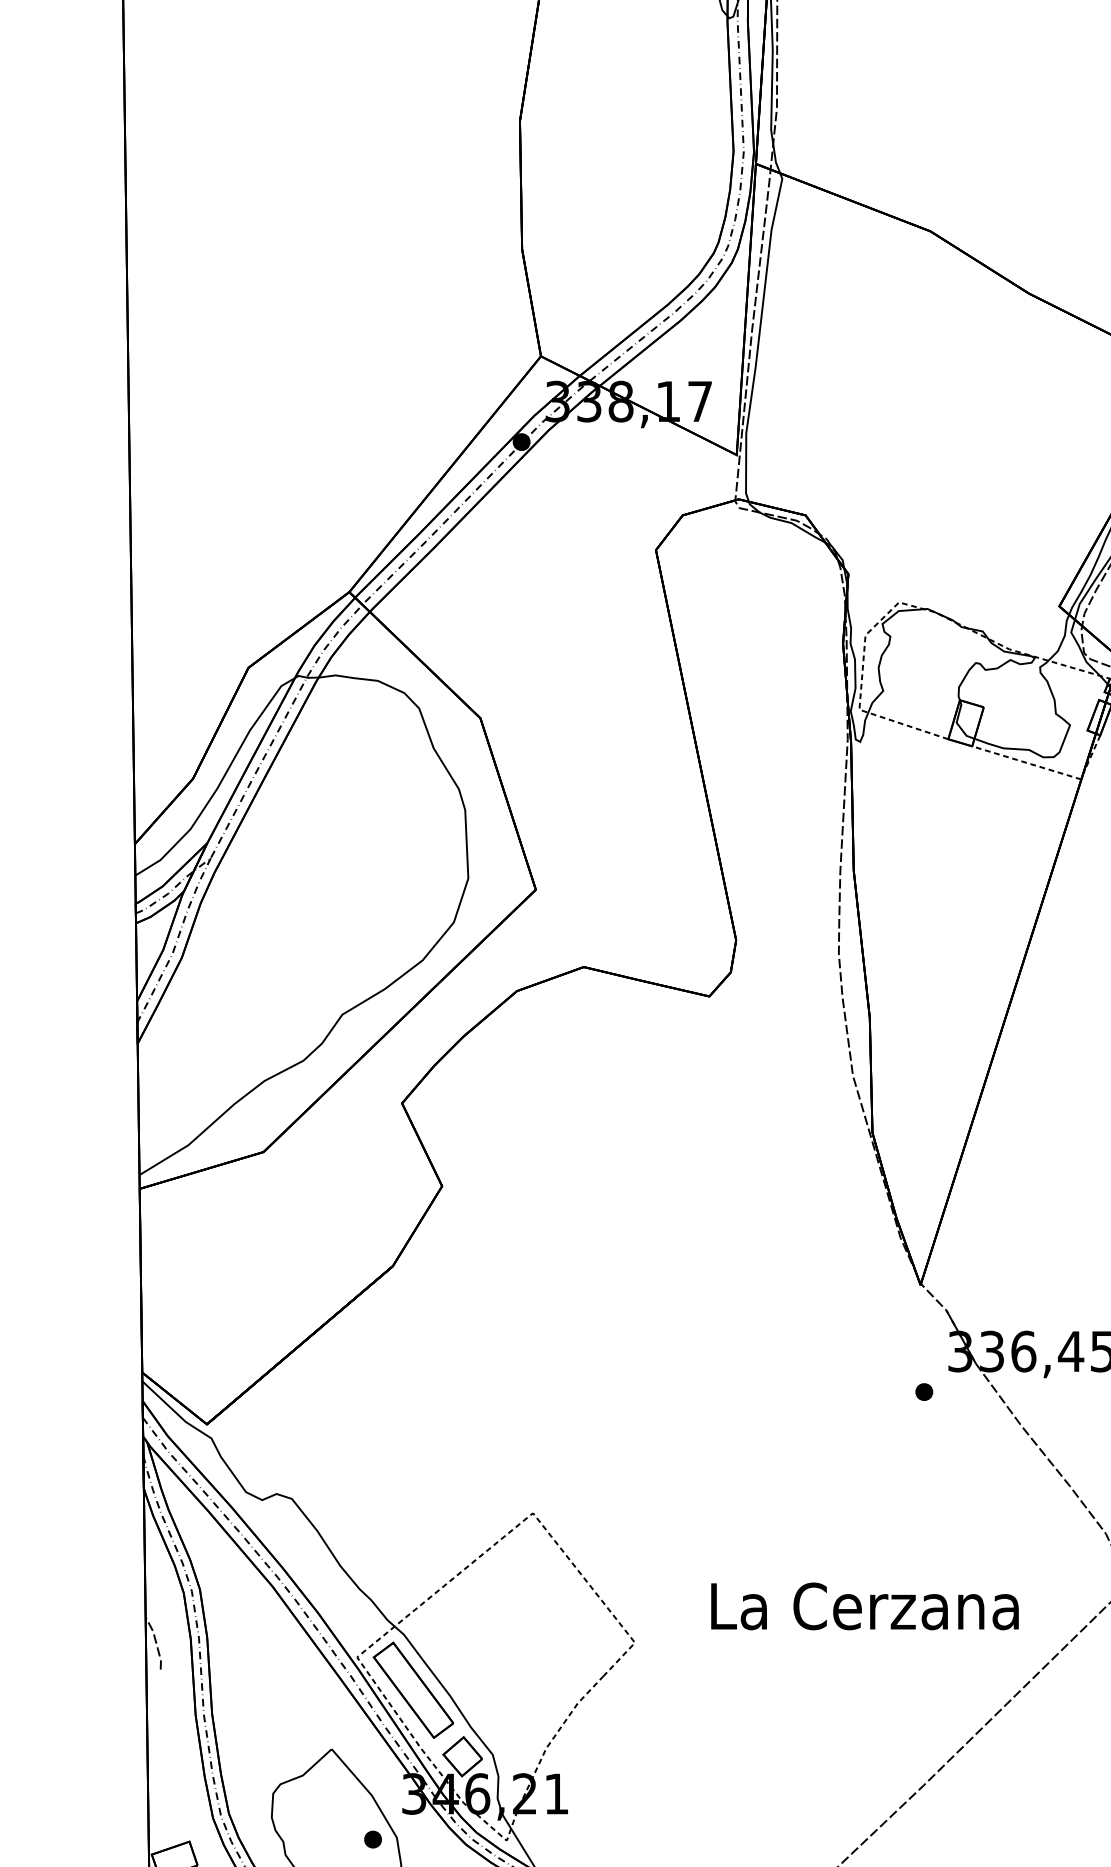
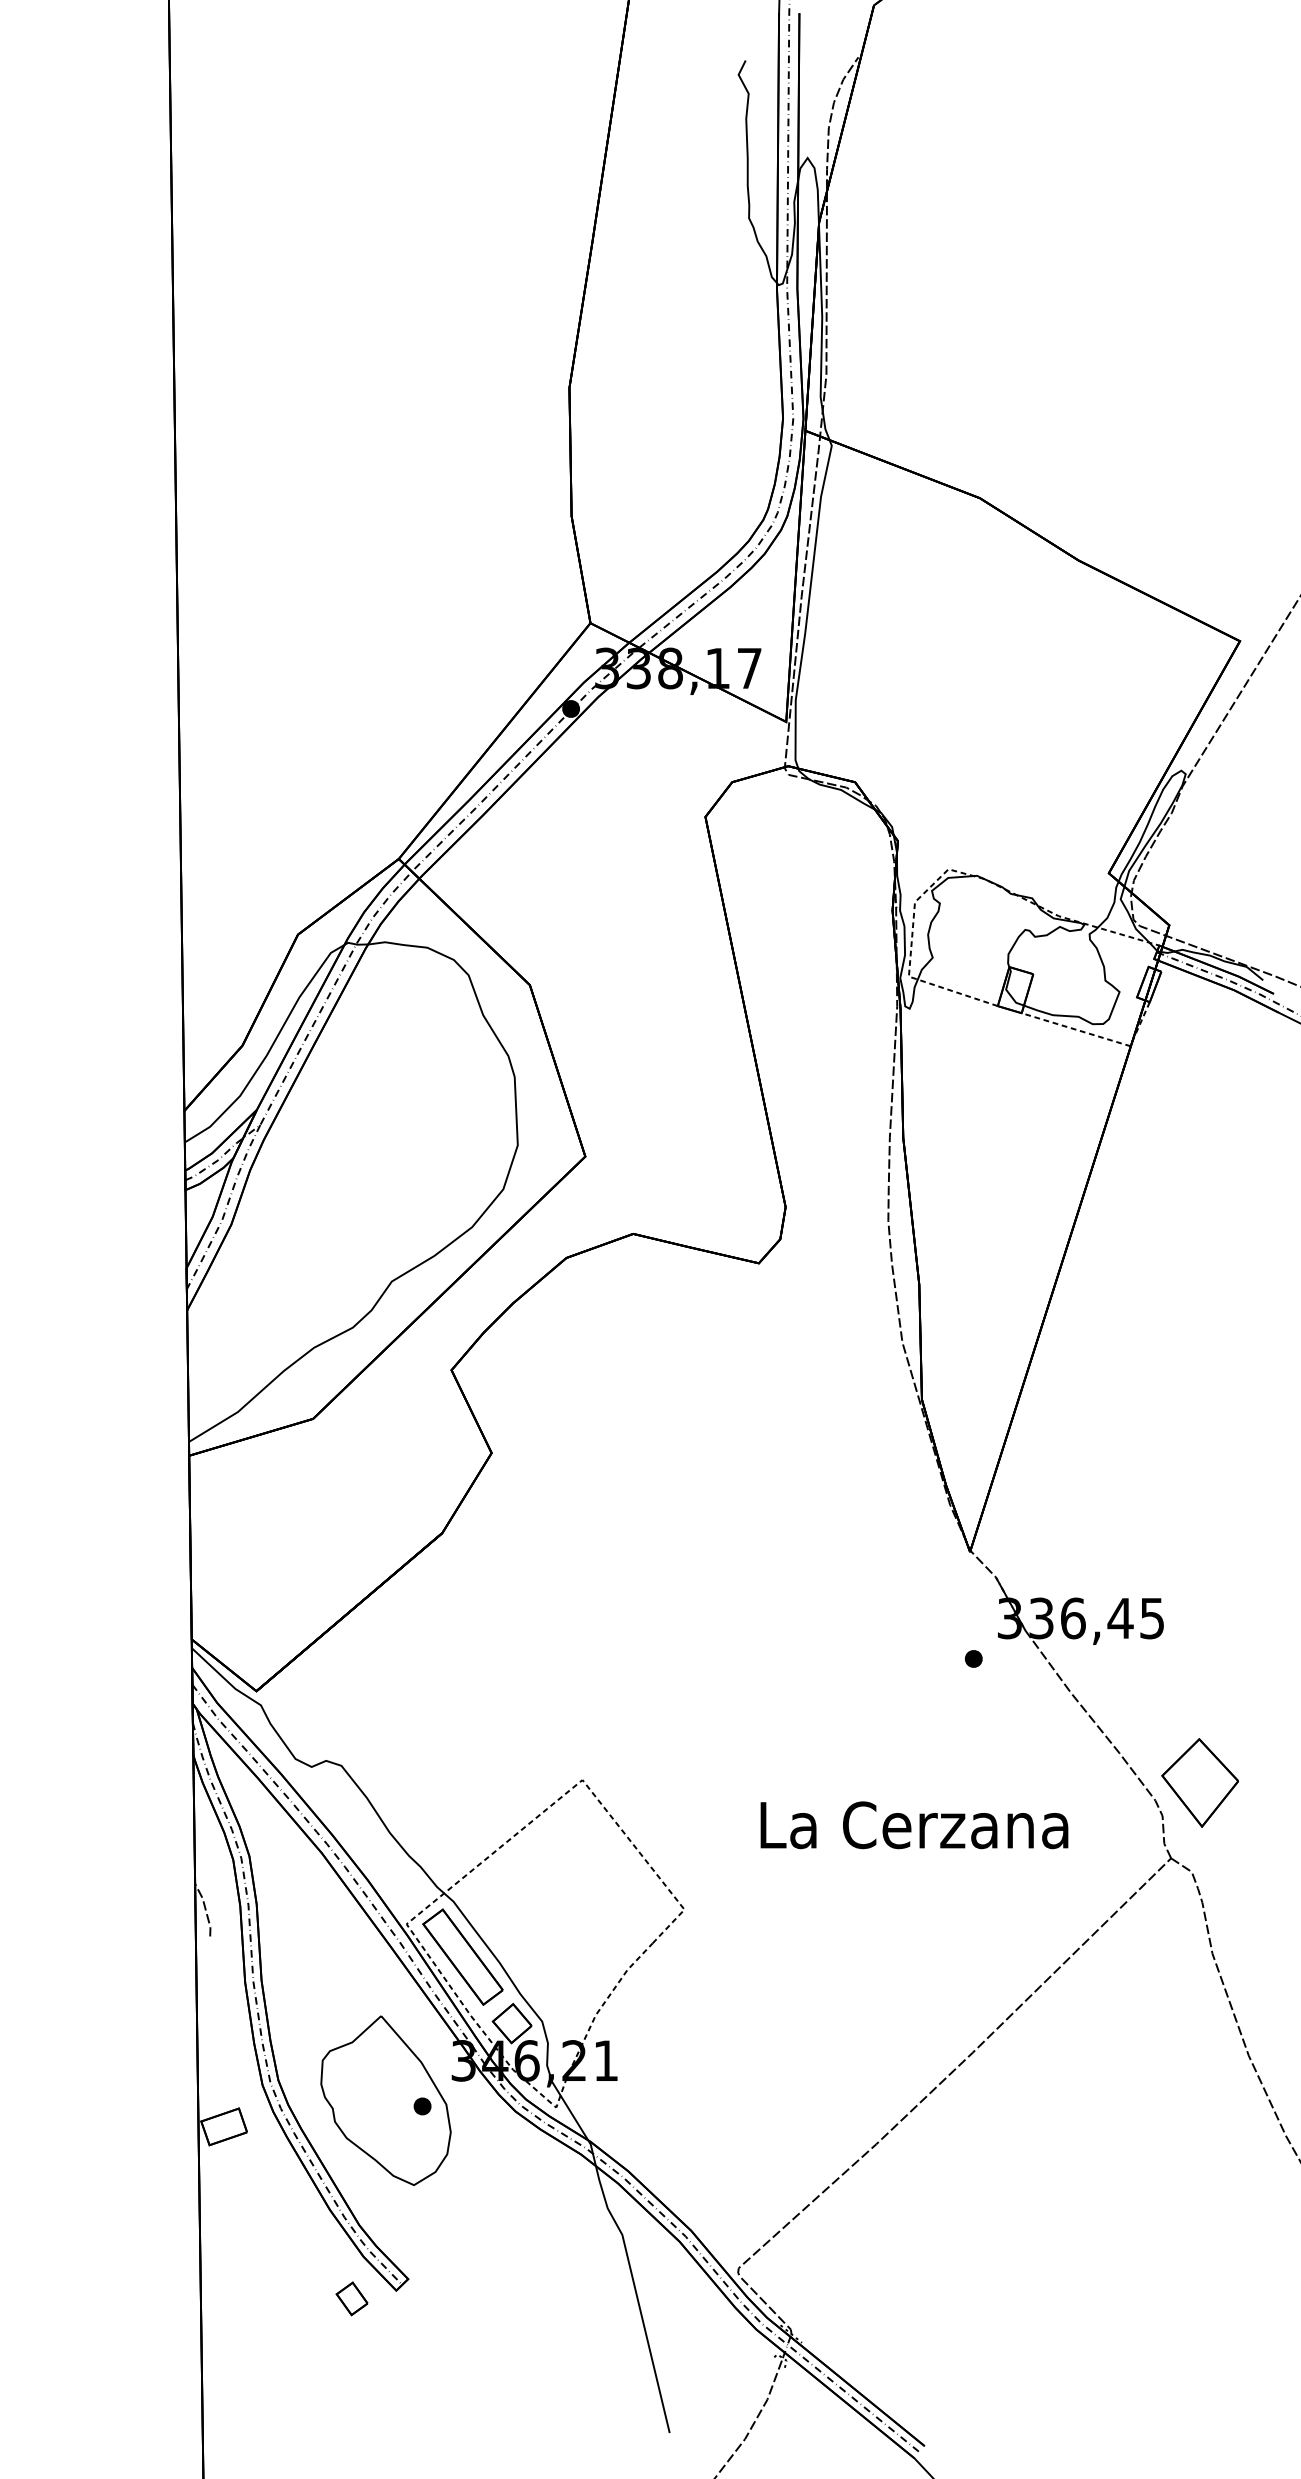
text: (865, 1606) -> (914, 1825), moved

